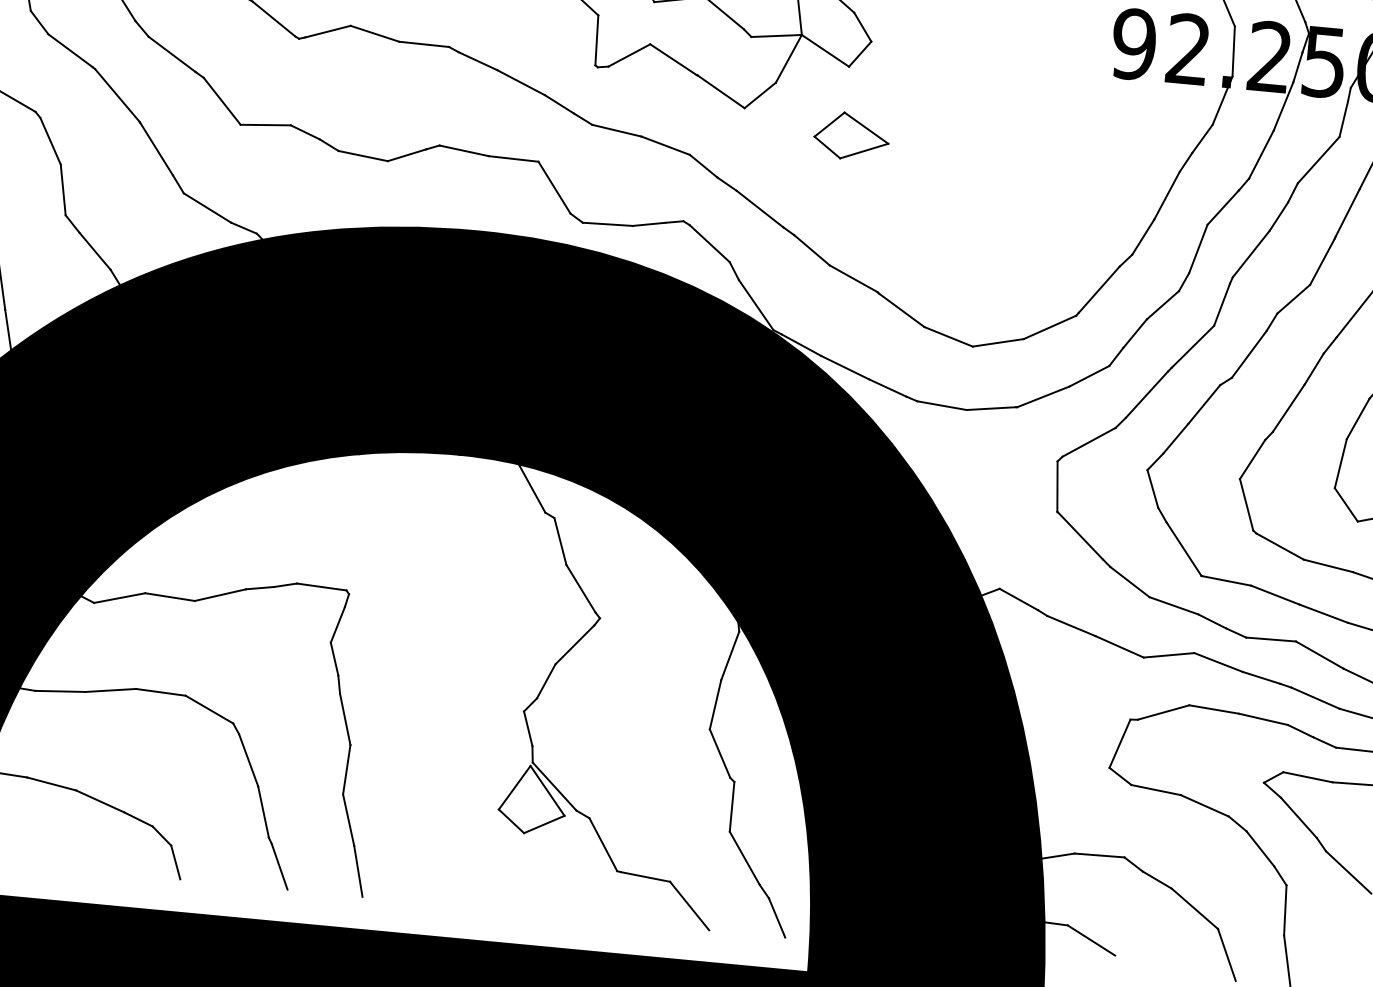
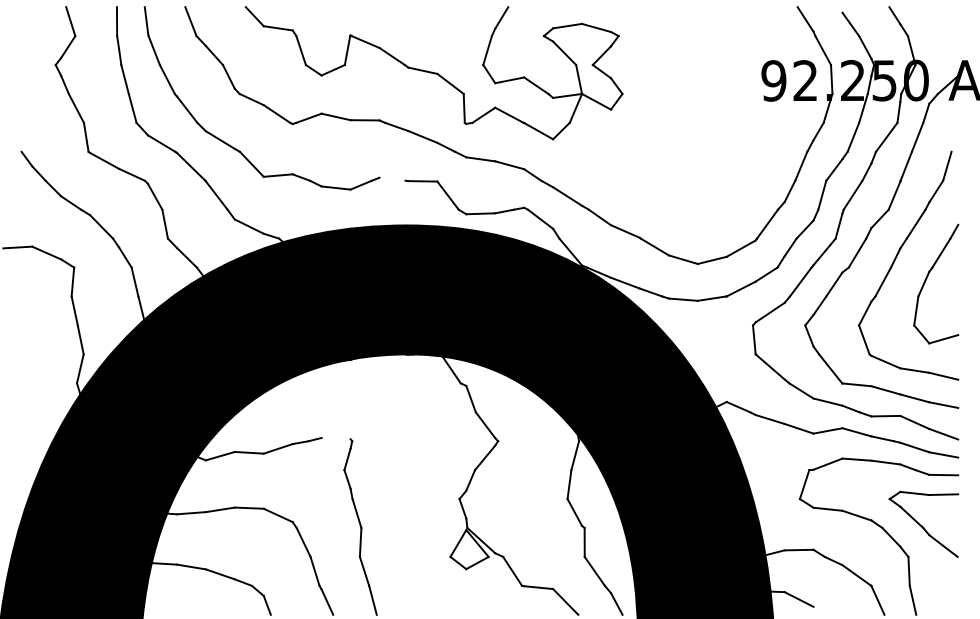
part: (850, 136) -> (615, 149), removed
line: (461, 149) -> (392, 178), removed
line: (320, 586) -> (335, 438), removed

